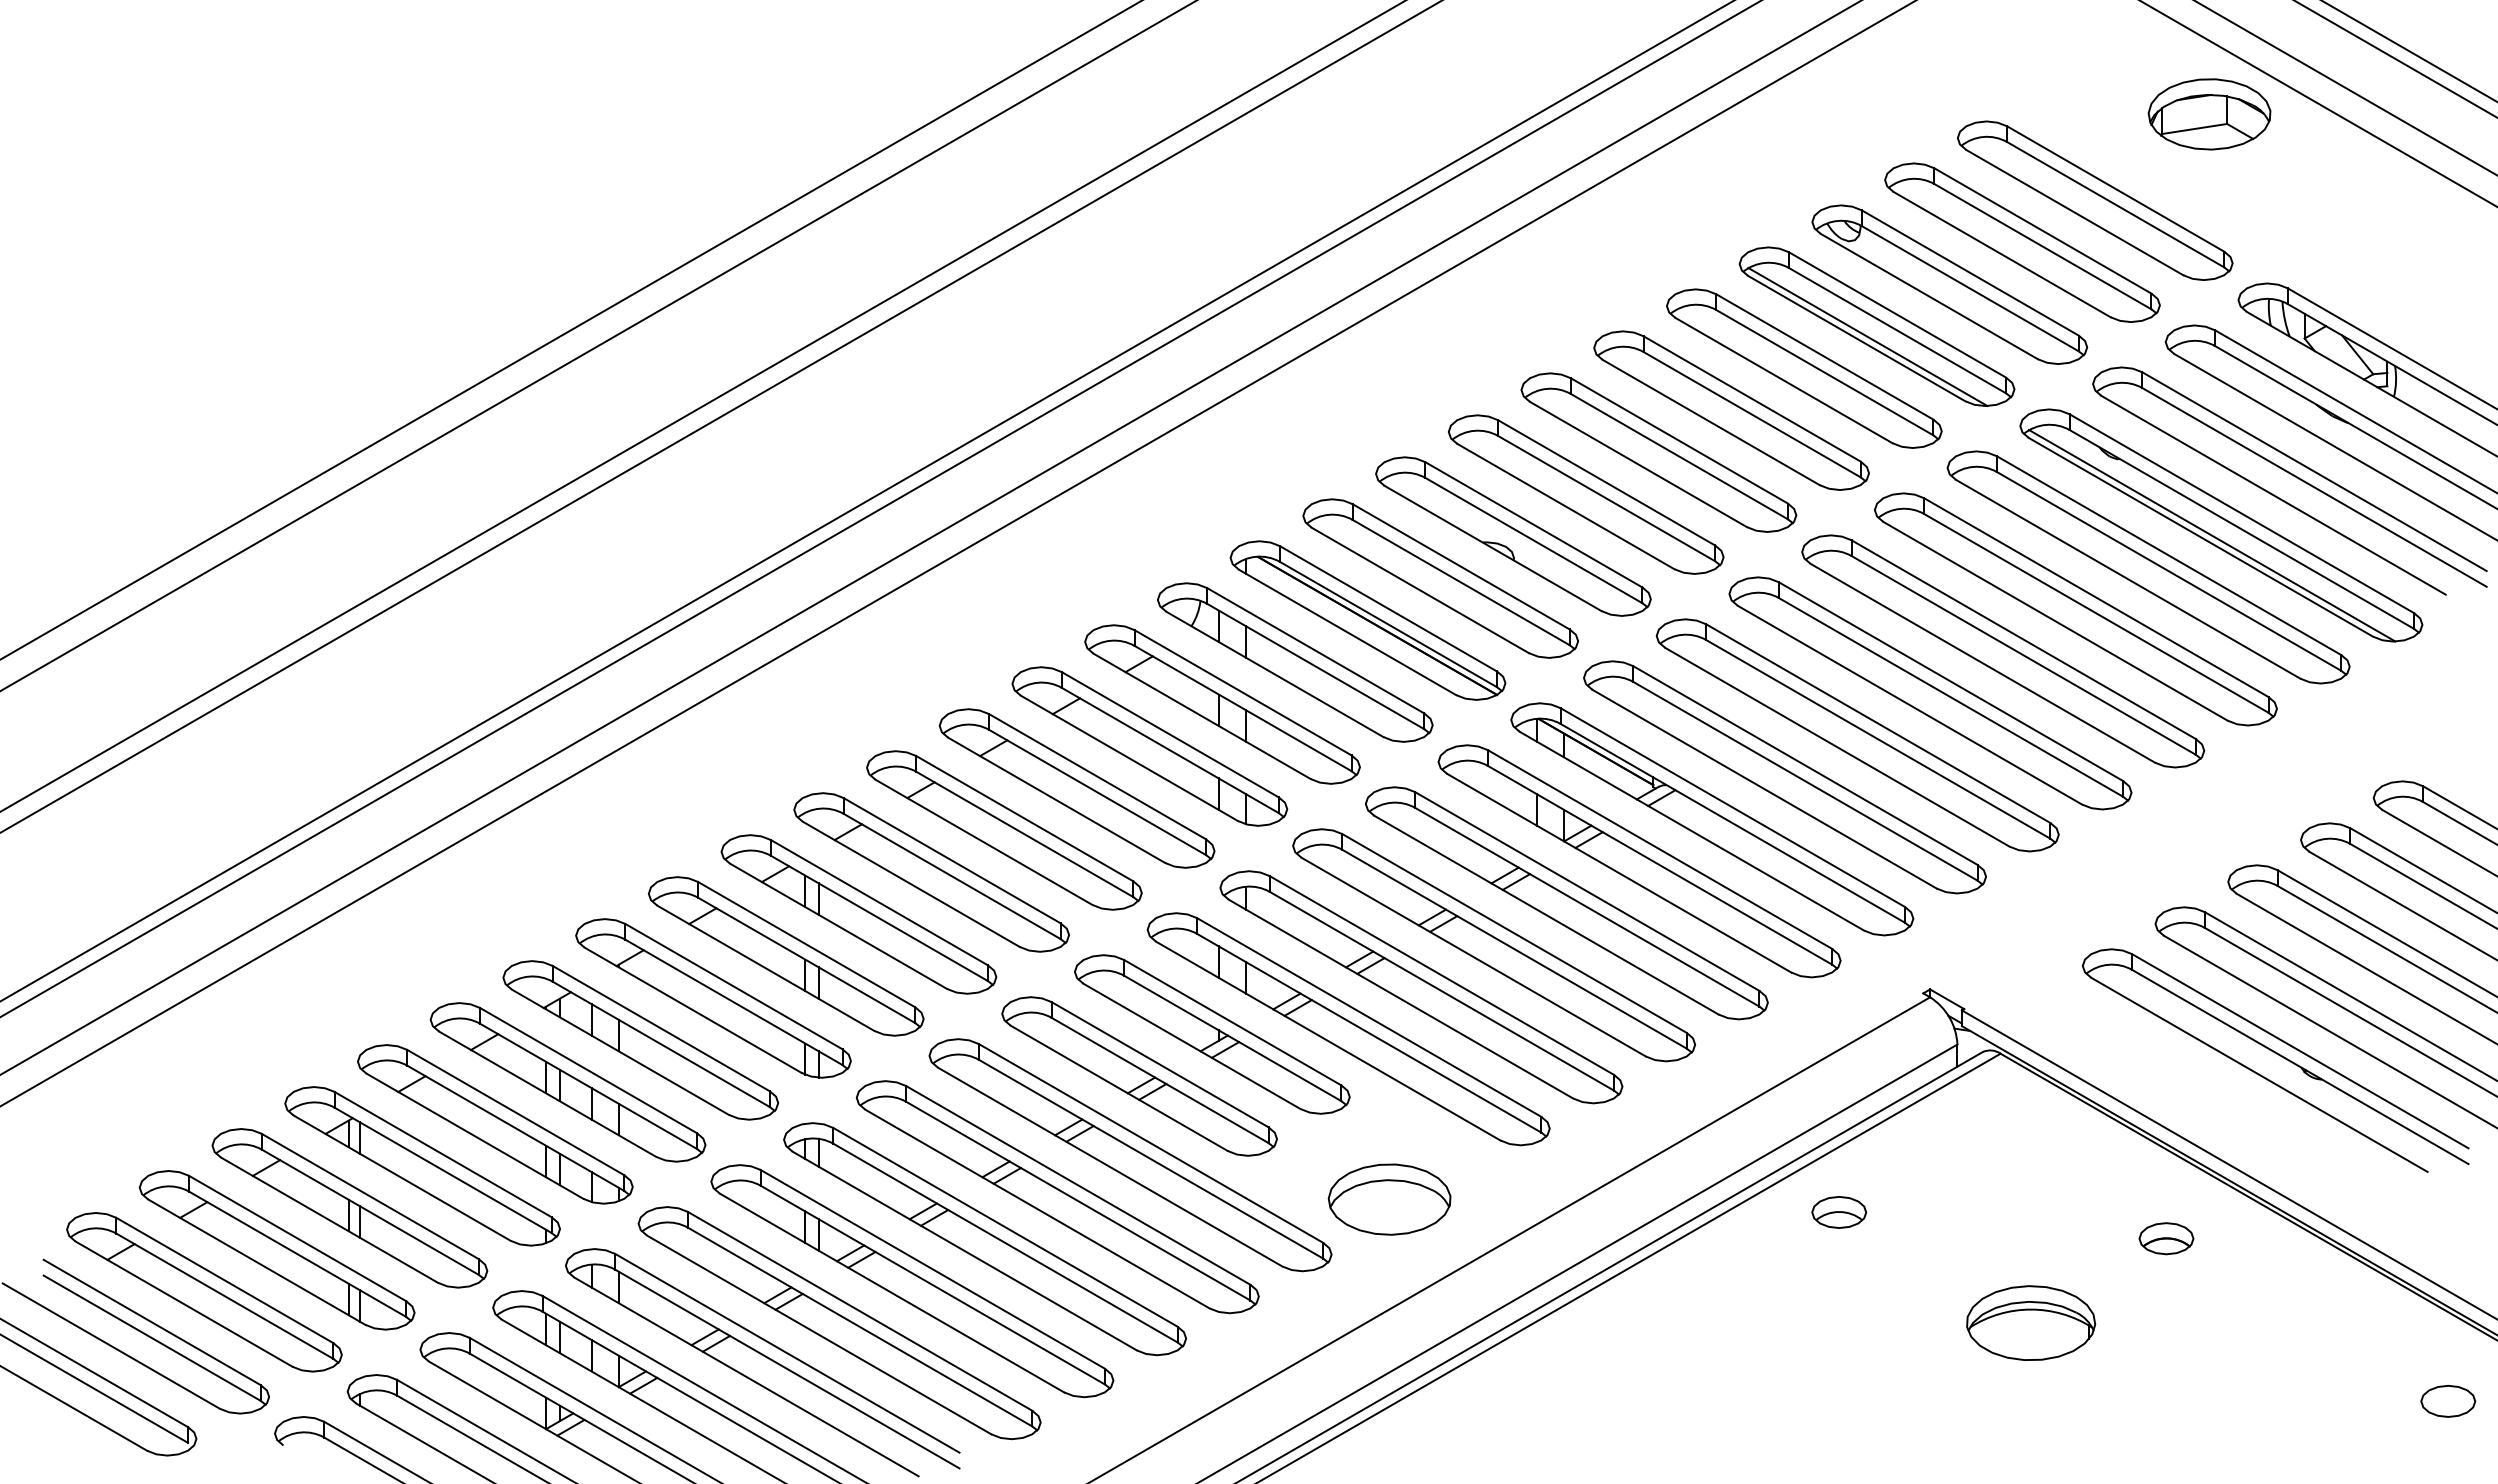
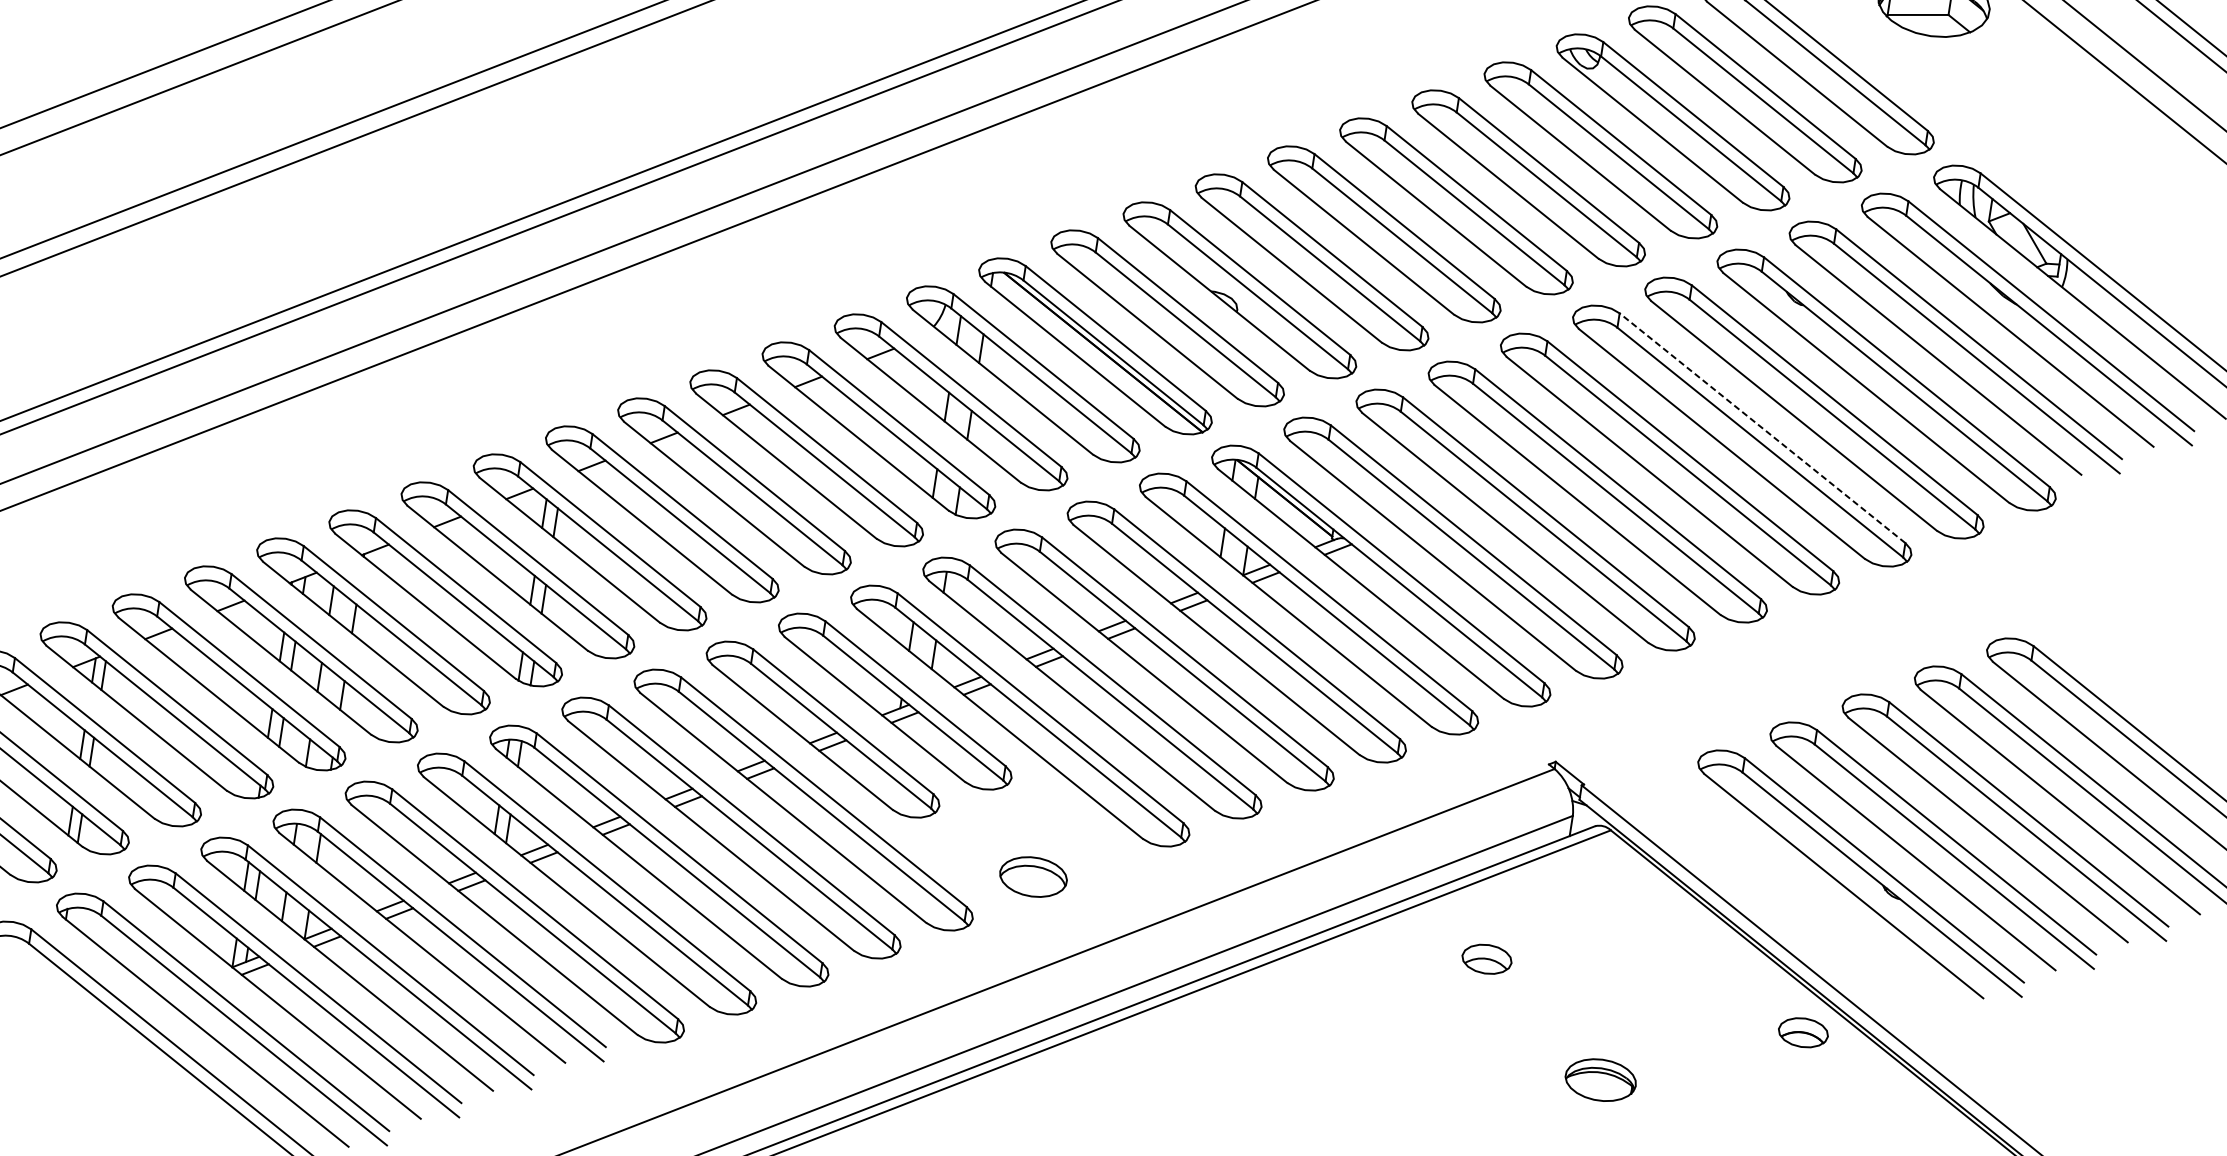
line: (1867, 336) -> (1590, 157), removed
line: (2211, 535) -> (1876, 387), removed
line: (2096, 597) -> (1762, 428), solid -> dashed
part: (1389, 1199) -> (1033, 876), size x0.6
part: (1839, 1212) -> (1487, 959), moved
part: (2166, 1238) -> (1803, 1032), moved
part: (2031, 1322) -> (1601, 1079), size x0.6

